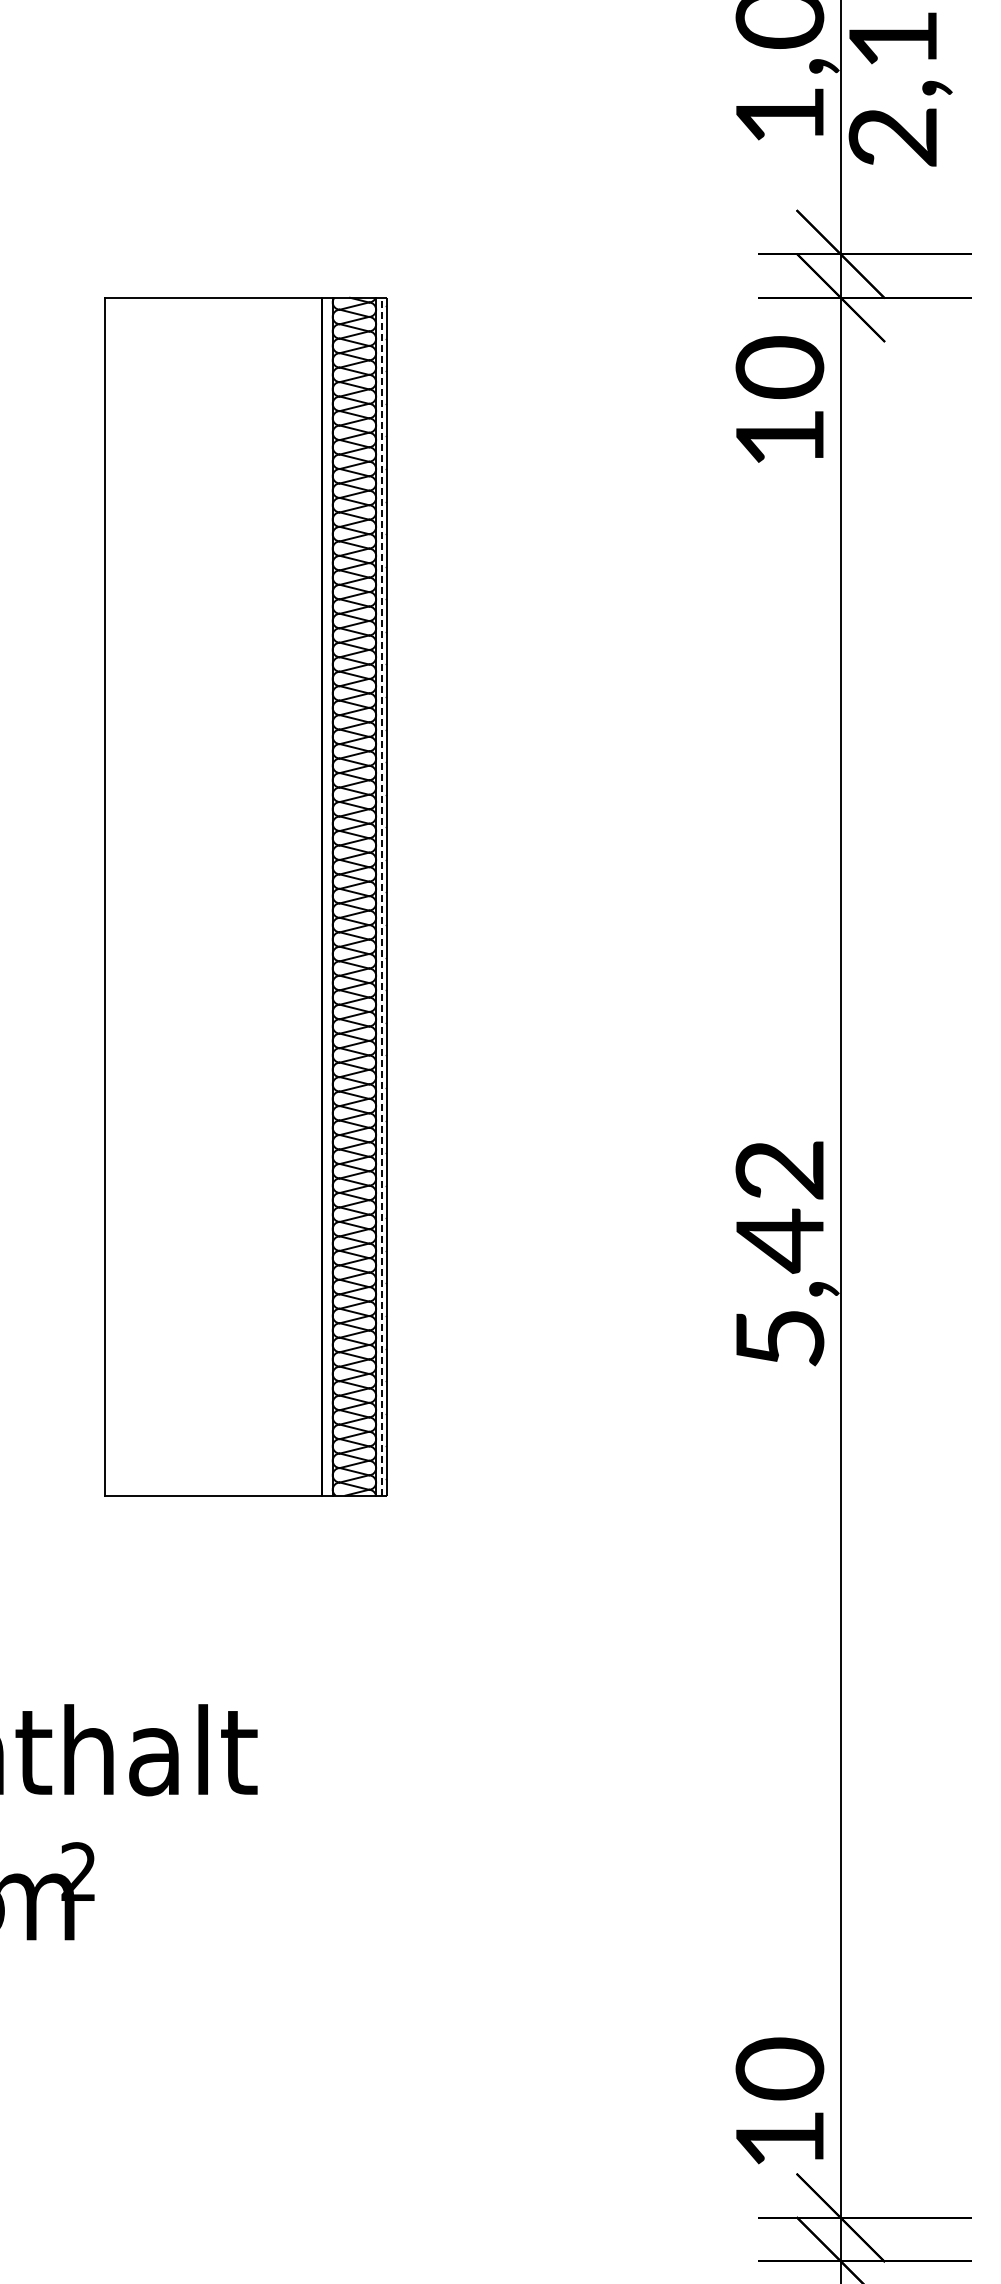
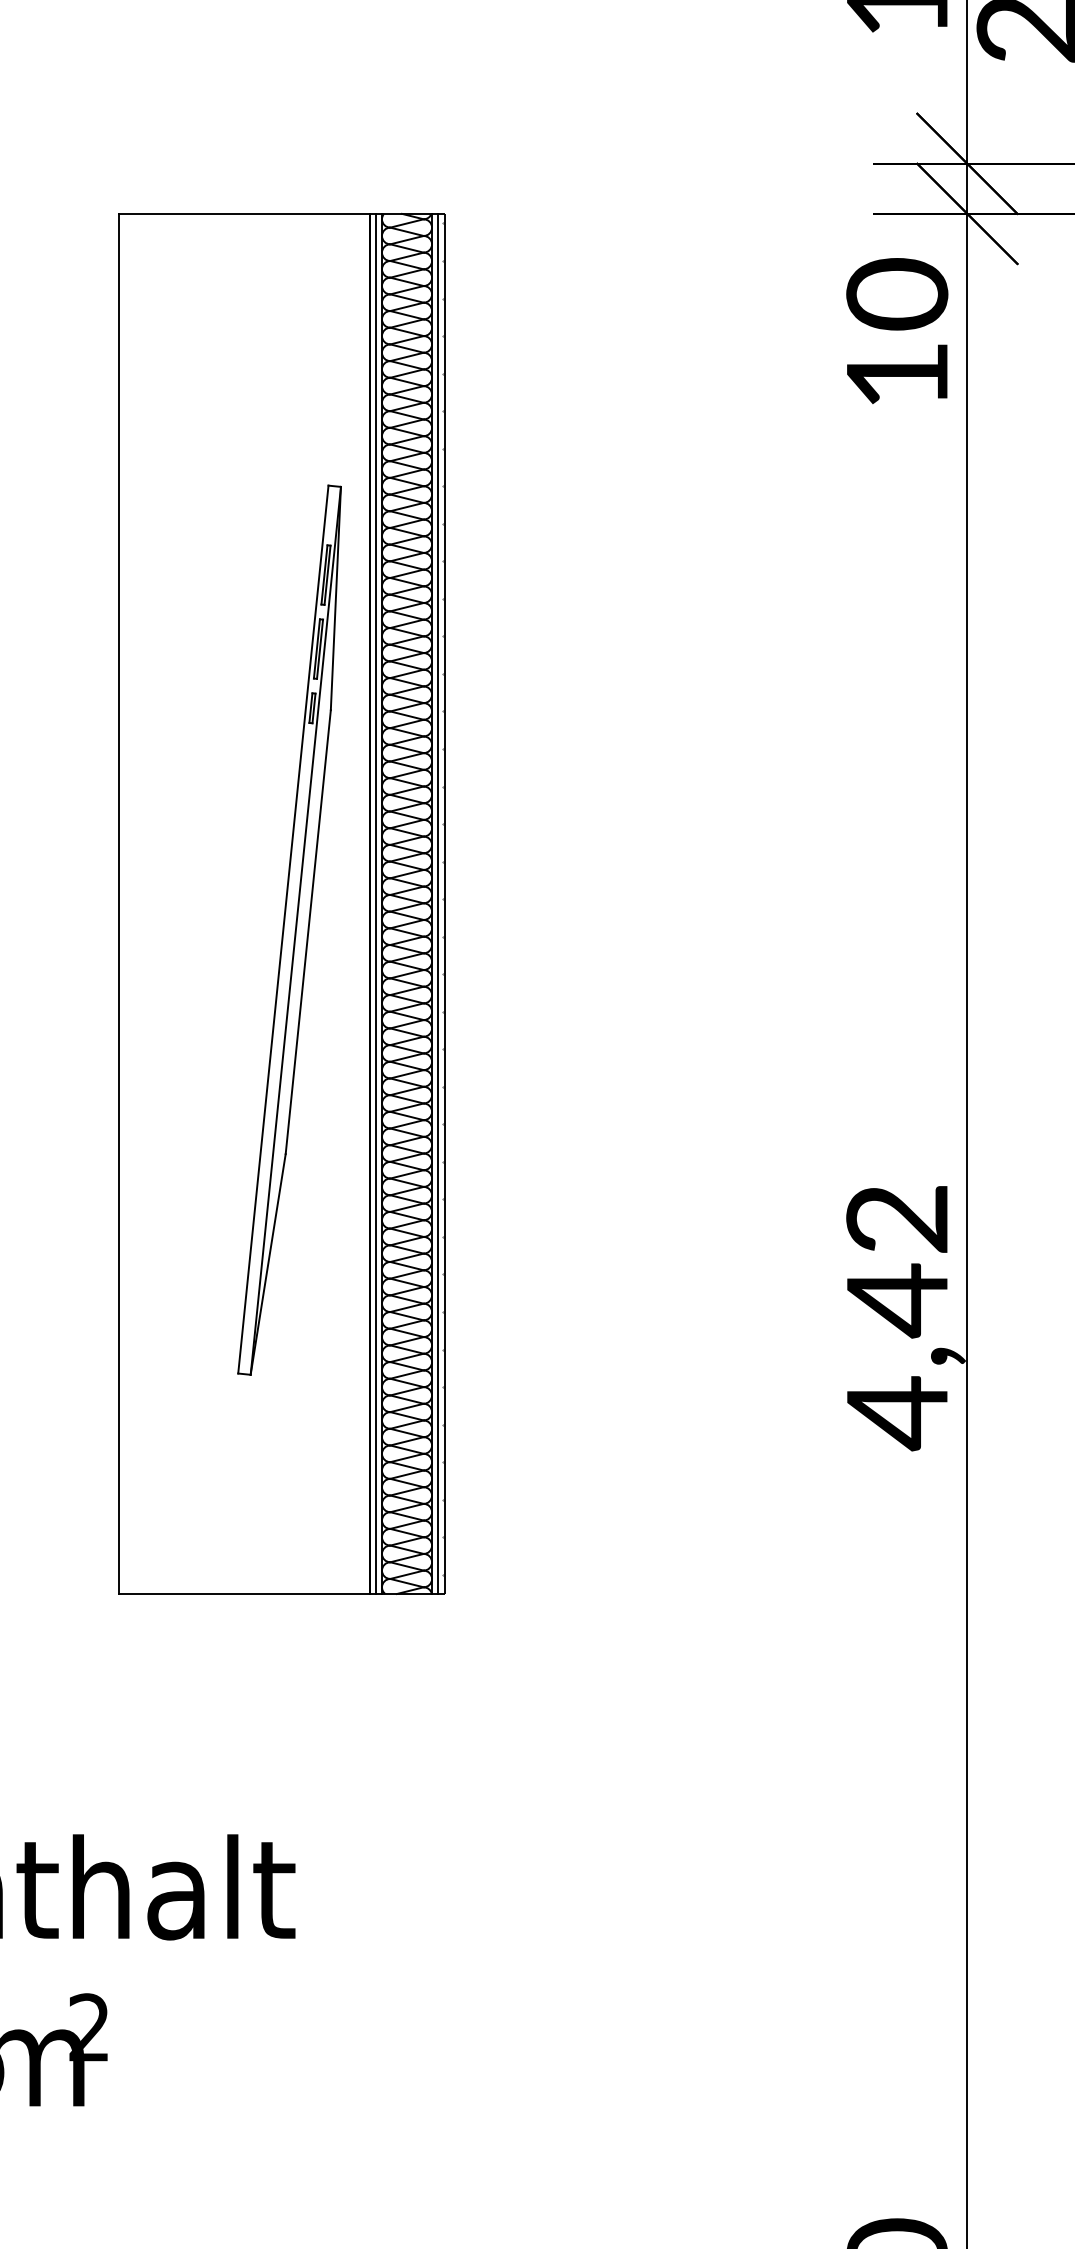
line: (327, 896) -> (375, 903), added
line: (381, 896) -> (438, 903), dashed -> solid
part: (252, 919) -> (289, 930), added
text: (780, 1338) -> (897, 1412), 5,42 -> 4,42

